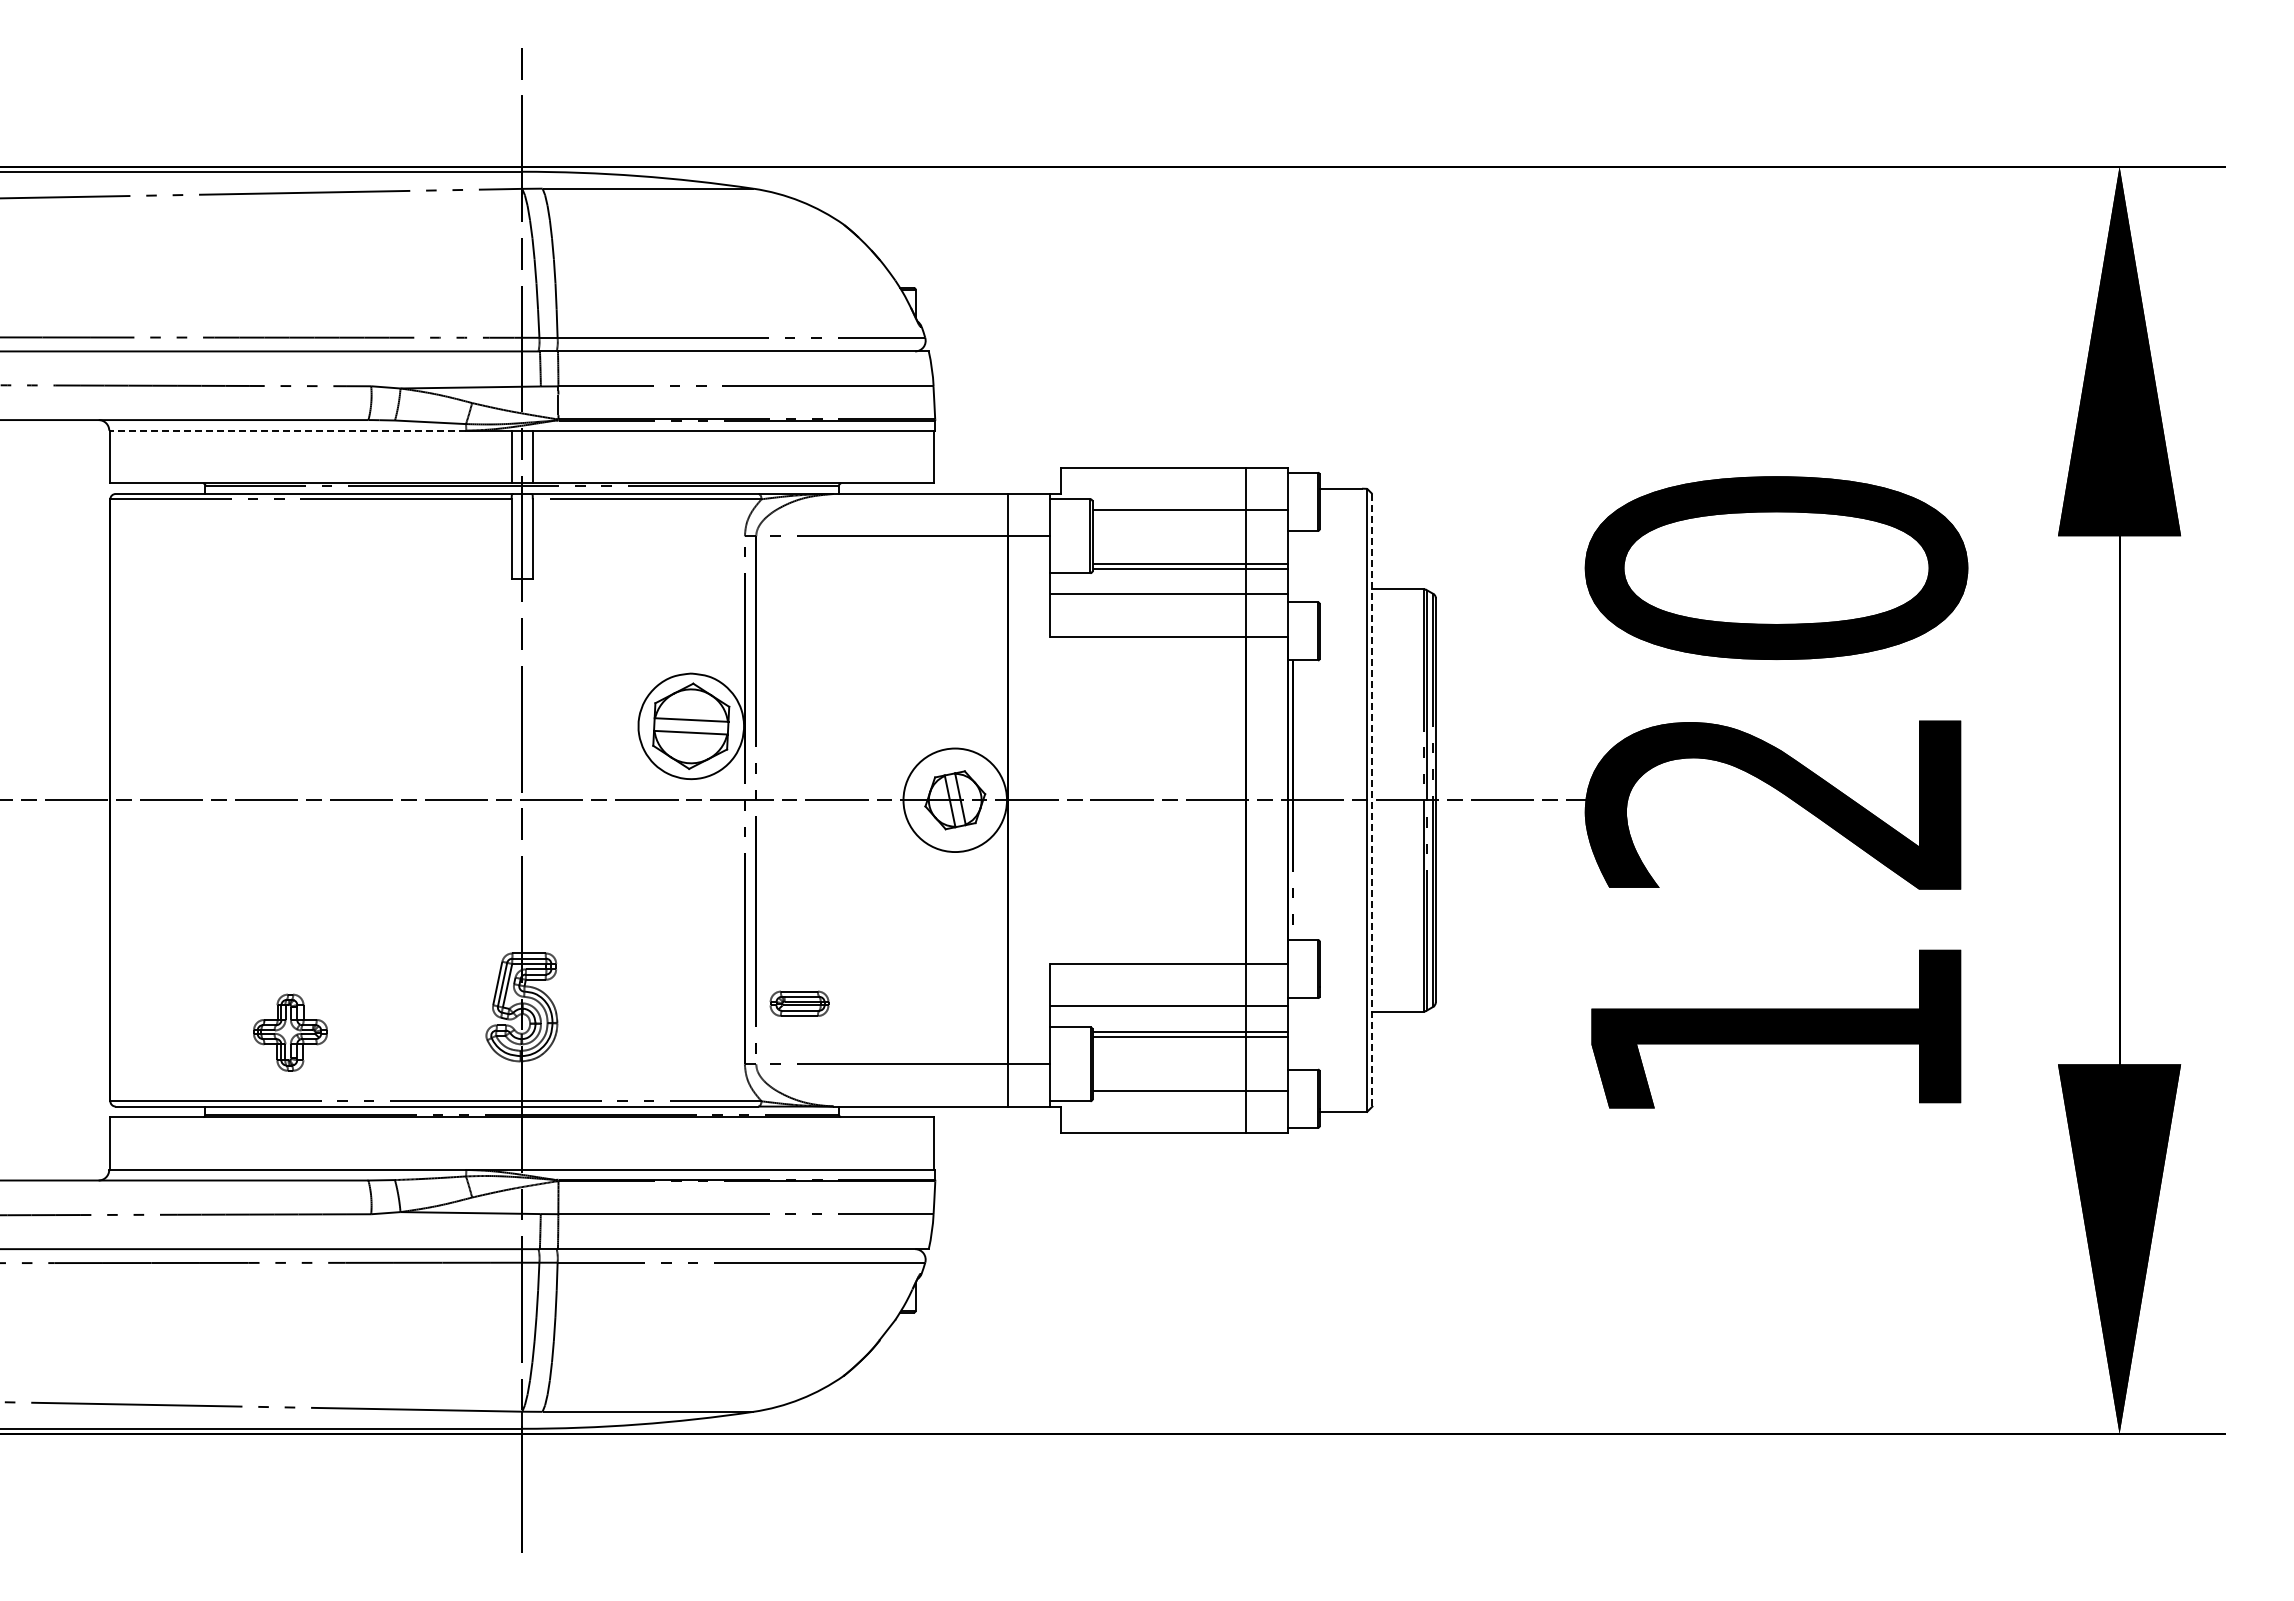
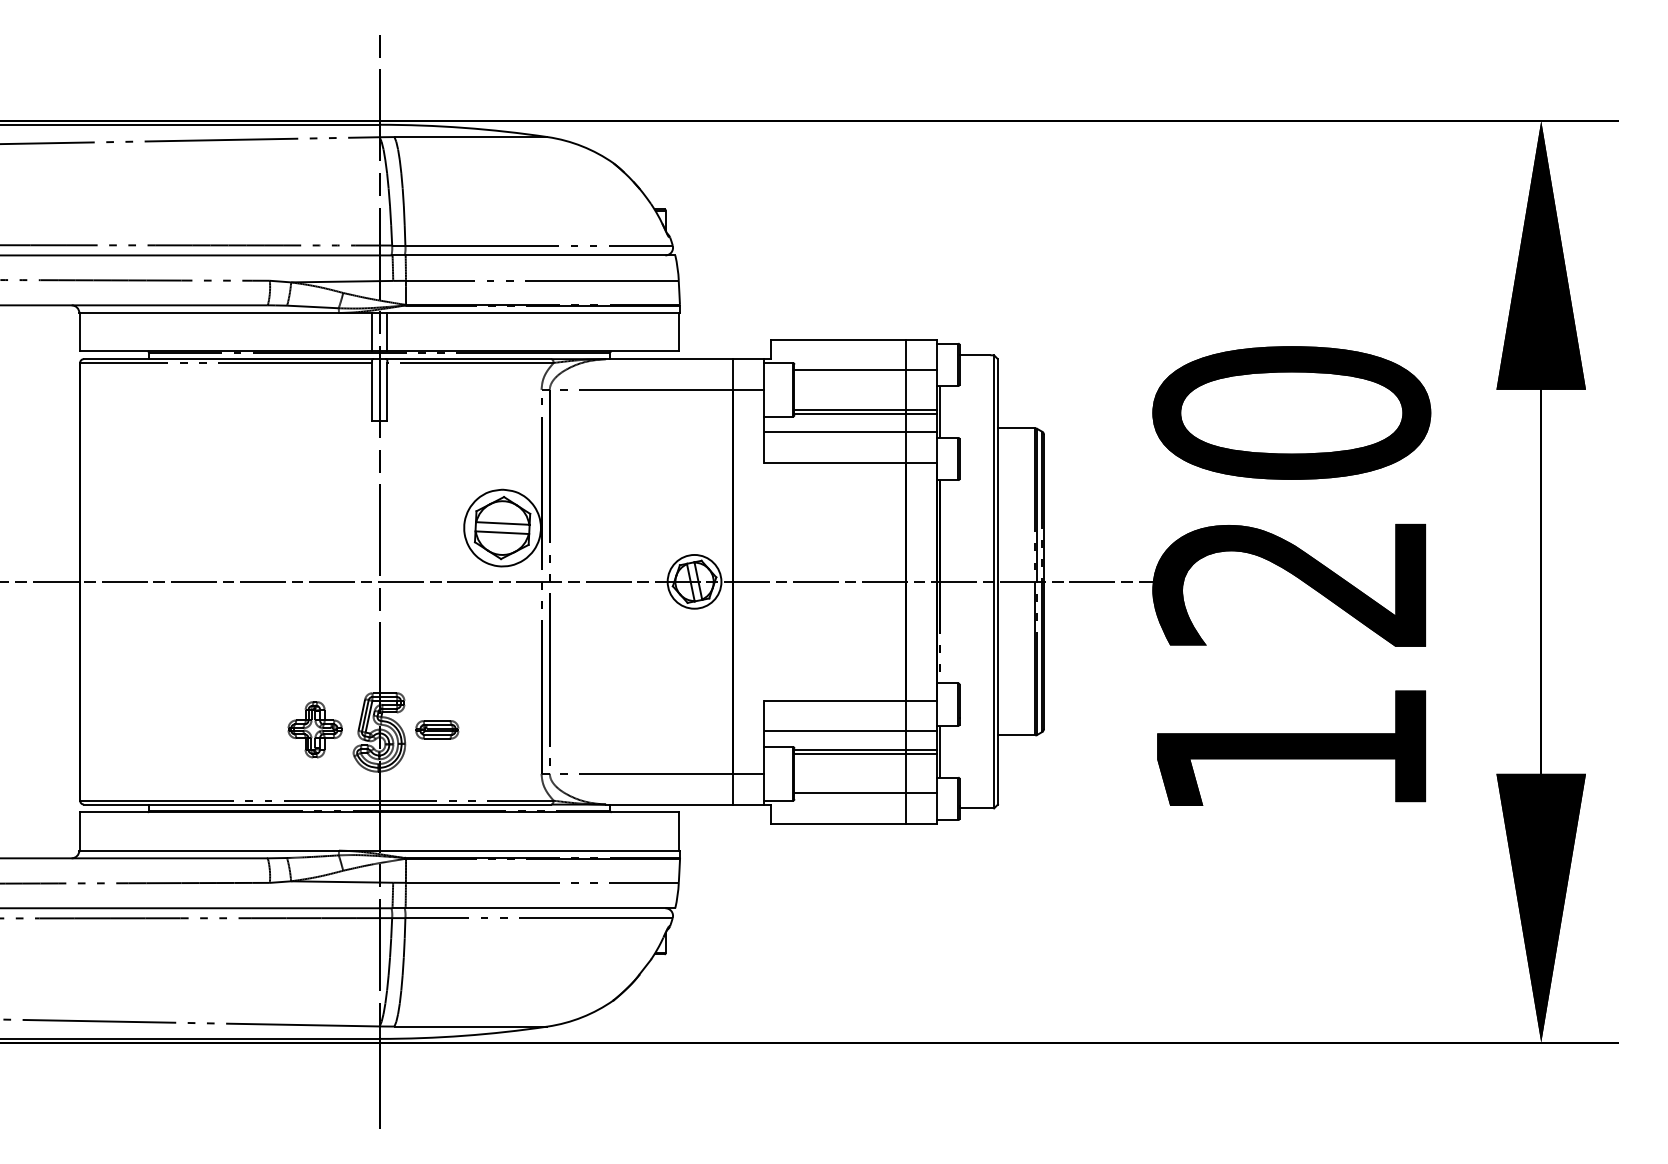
line: (287, 430) -> (208, 312), dashed -> solid
line: (1293, 566) -> (940, 411), added
circle: (955, 800) -> (694, 582), size x0.71
line: (1372, 800) -> (997, 582), dashed -> solid
part: (799, 1003) -> (437, 729), moved
part: (290, 1032) -> (315, 729), moved
line: (1293, 1033) -> (940, 751), added

